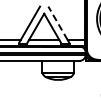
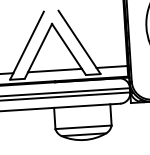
line: (57, 22) -> (76, 38), dashed -> solid

